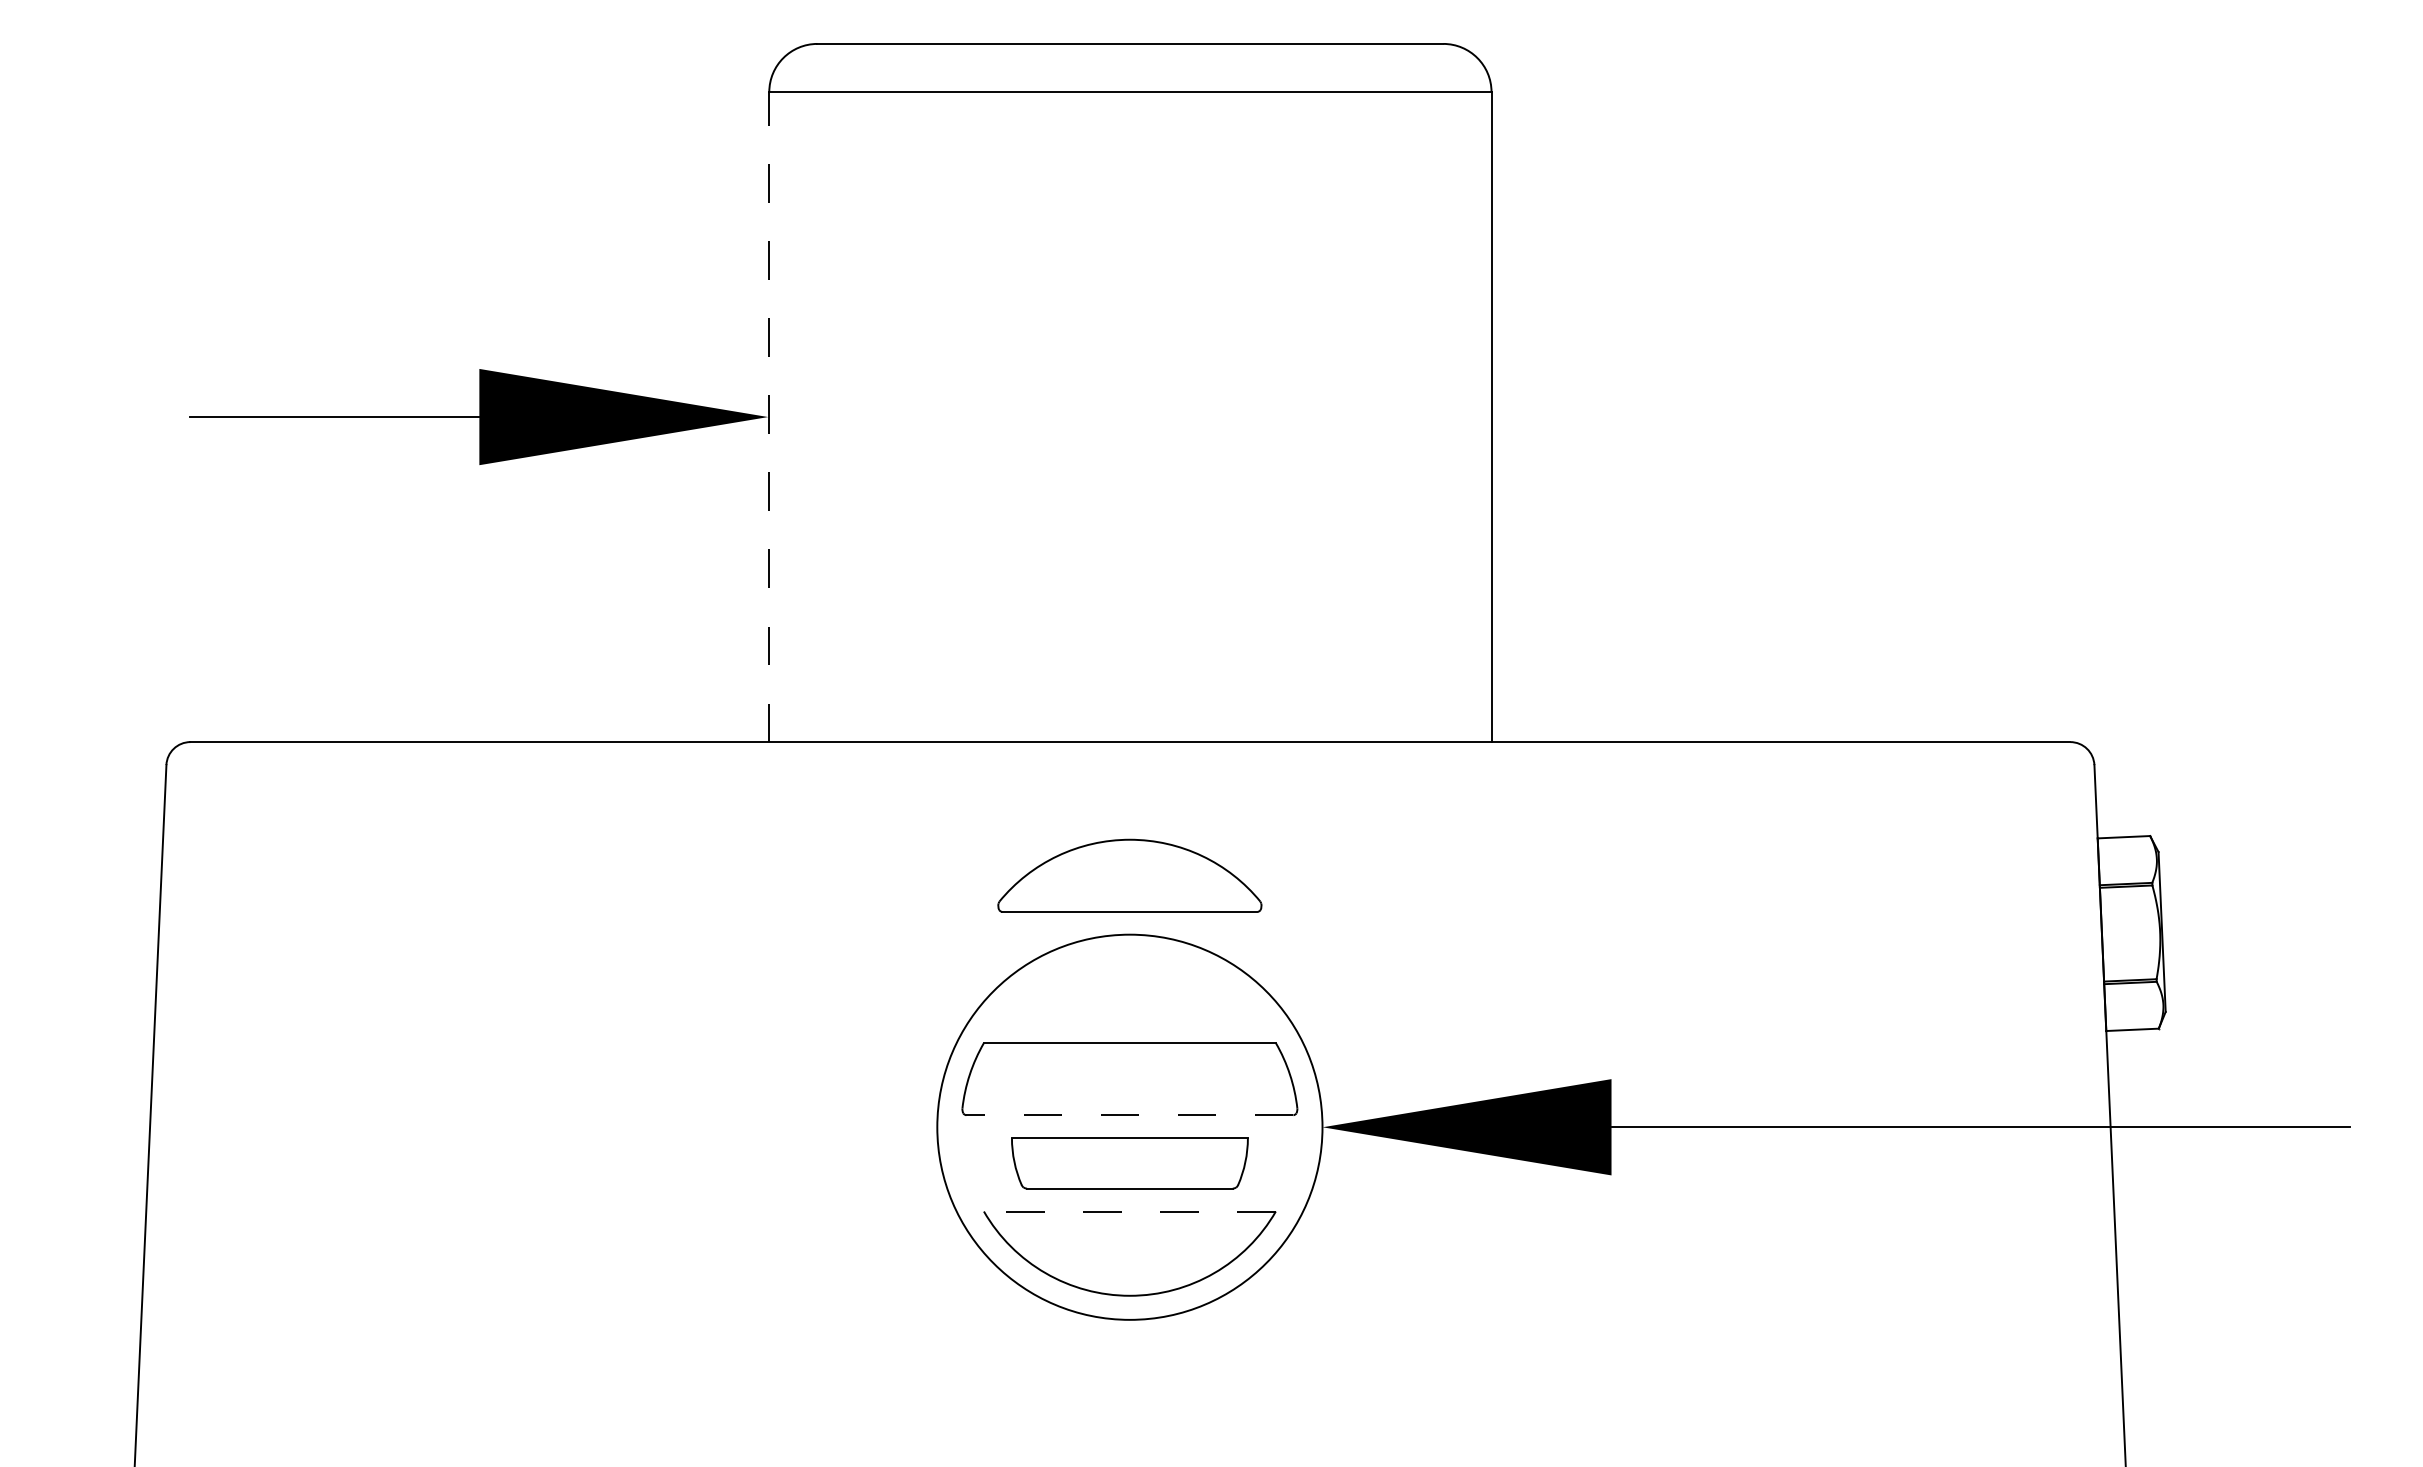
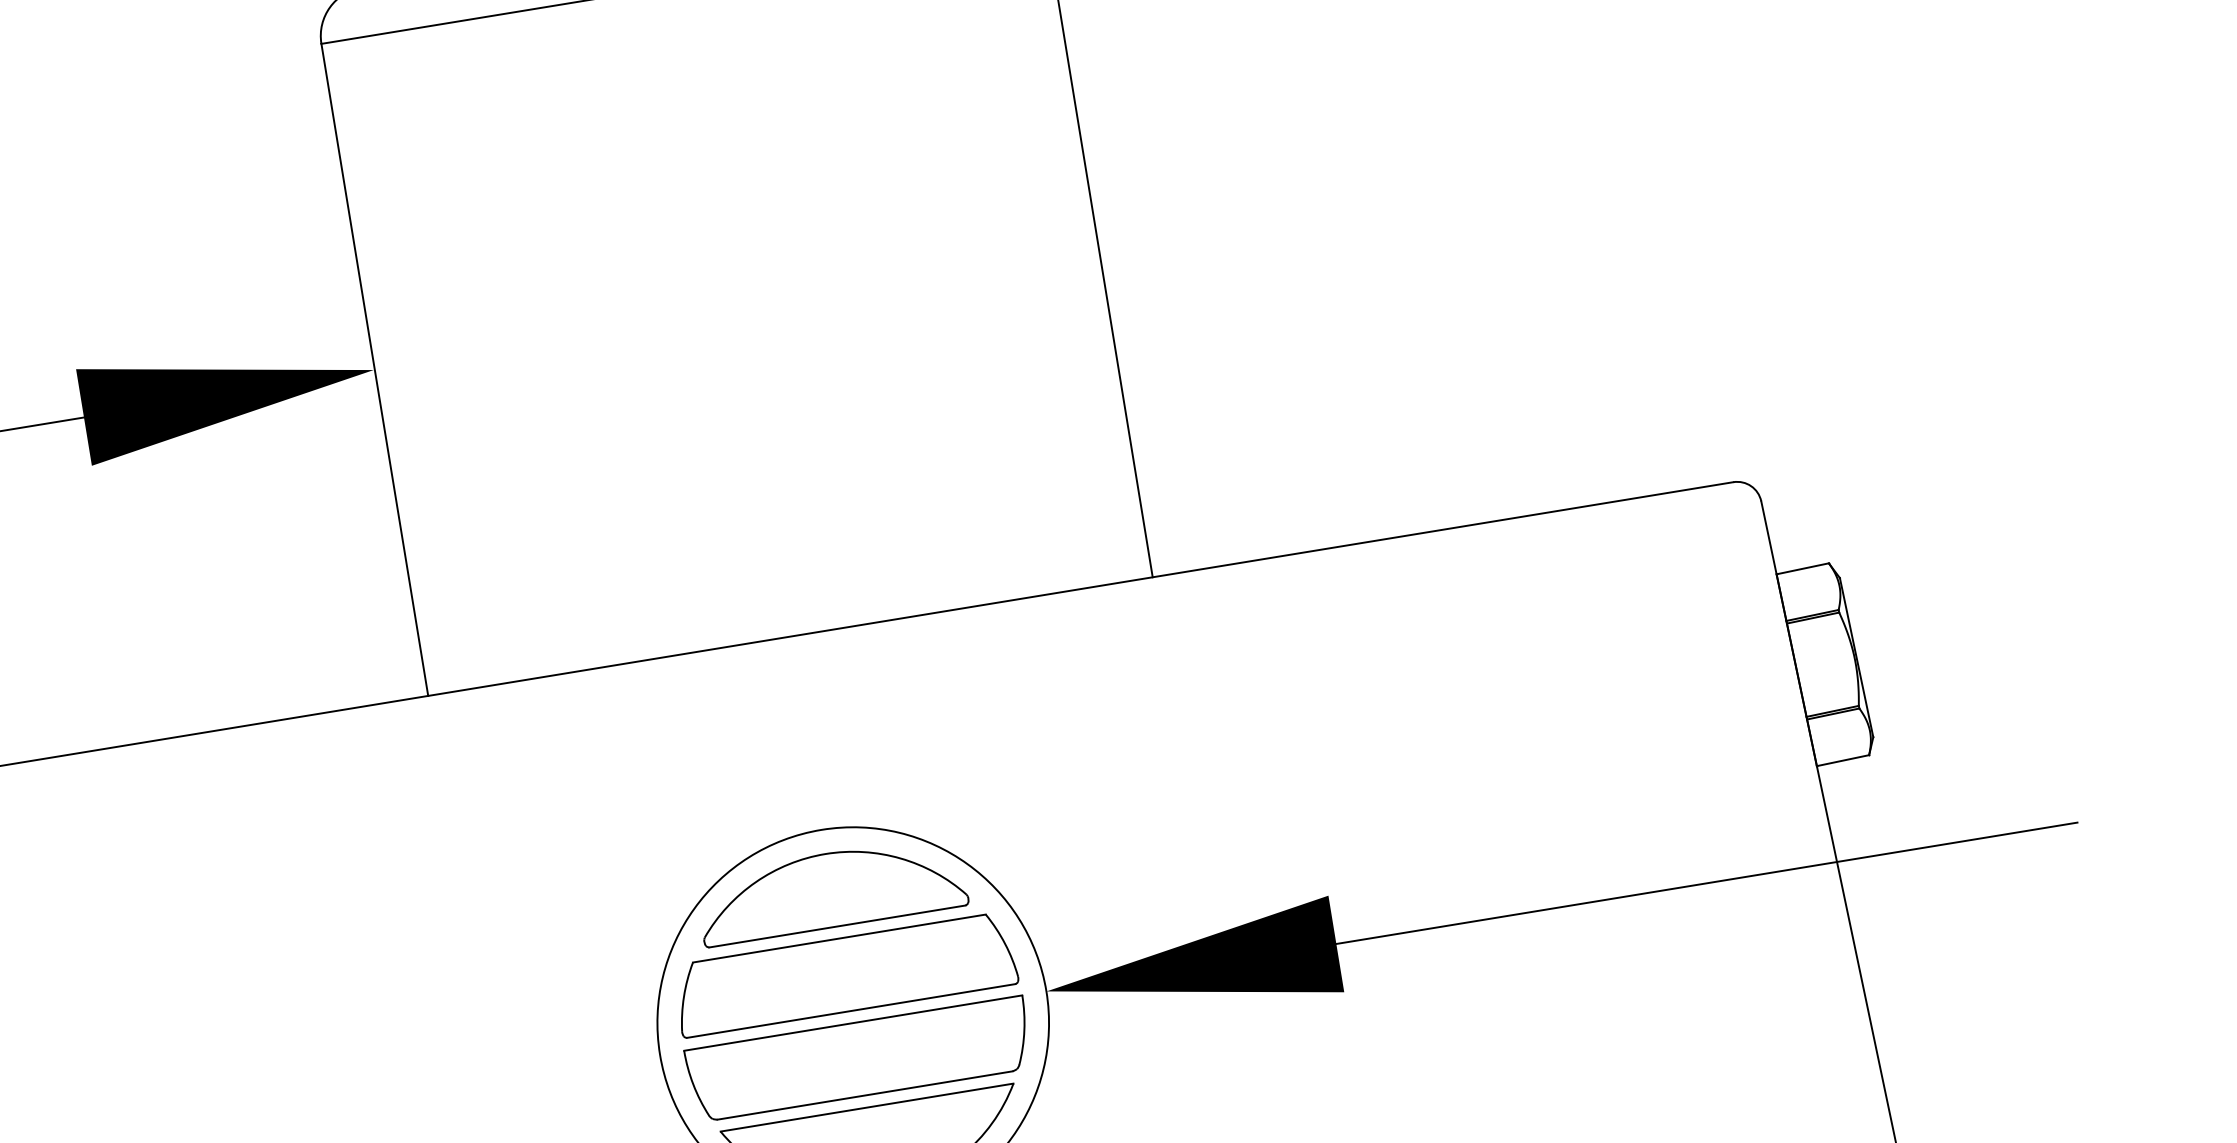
line: (769, 416) -> (374, 369), dashed -> solid
part: (1129, 875) -> (831, 889), moved
line: (1129, 1115) -> (850, 1011), dashed -> solid
part: (1129, 1163) -> (858, 1059), size x1.43
line: (1129, 1211) -> (866, 1107), dashed -> solid

